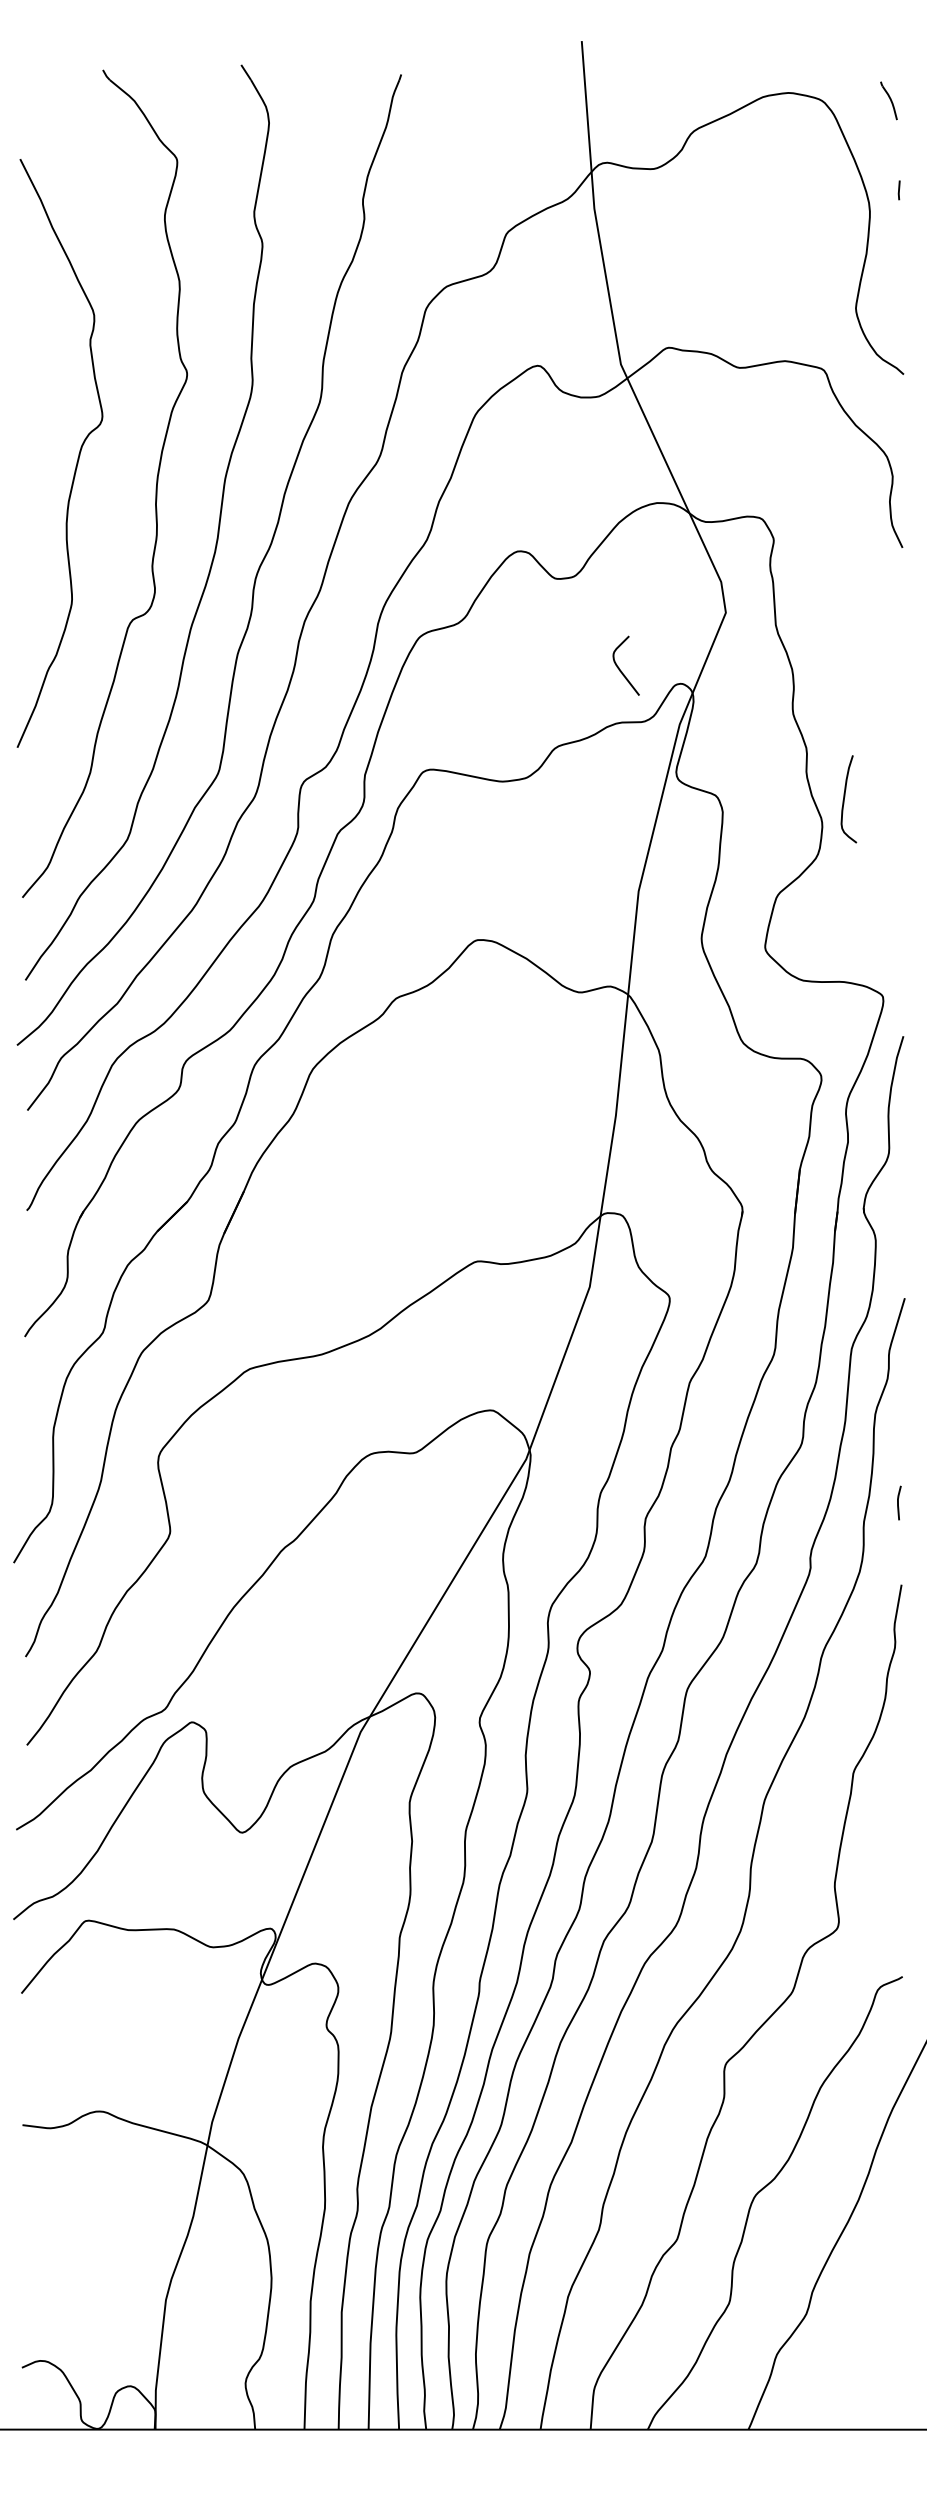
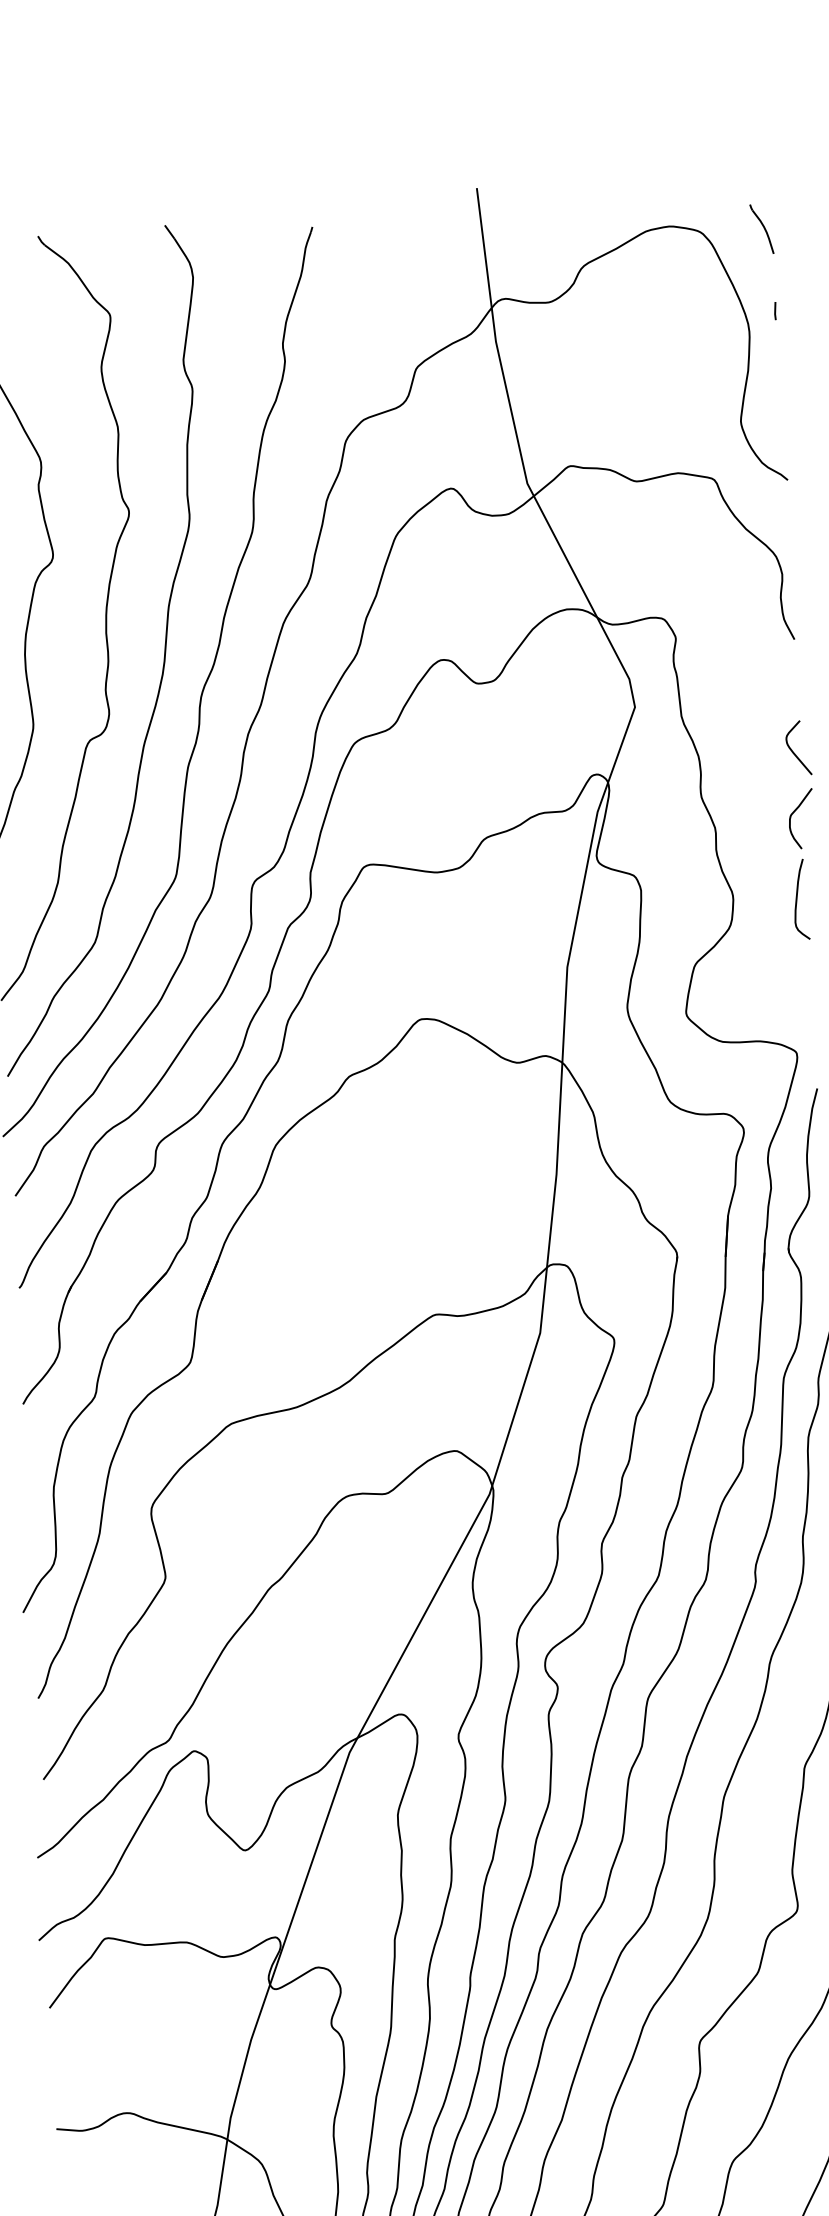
part: (888, 100) -> (761, 228), size x1.43
curve: (619, 667) -> (792, 749), moved
curve: (893, 735) -> (794, 812), added
curve: (845, 797) -> (797, 898), moved

